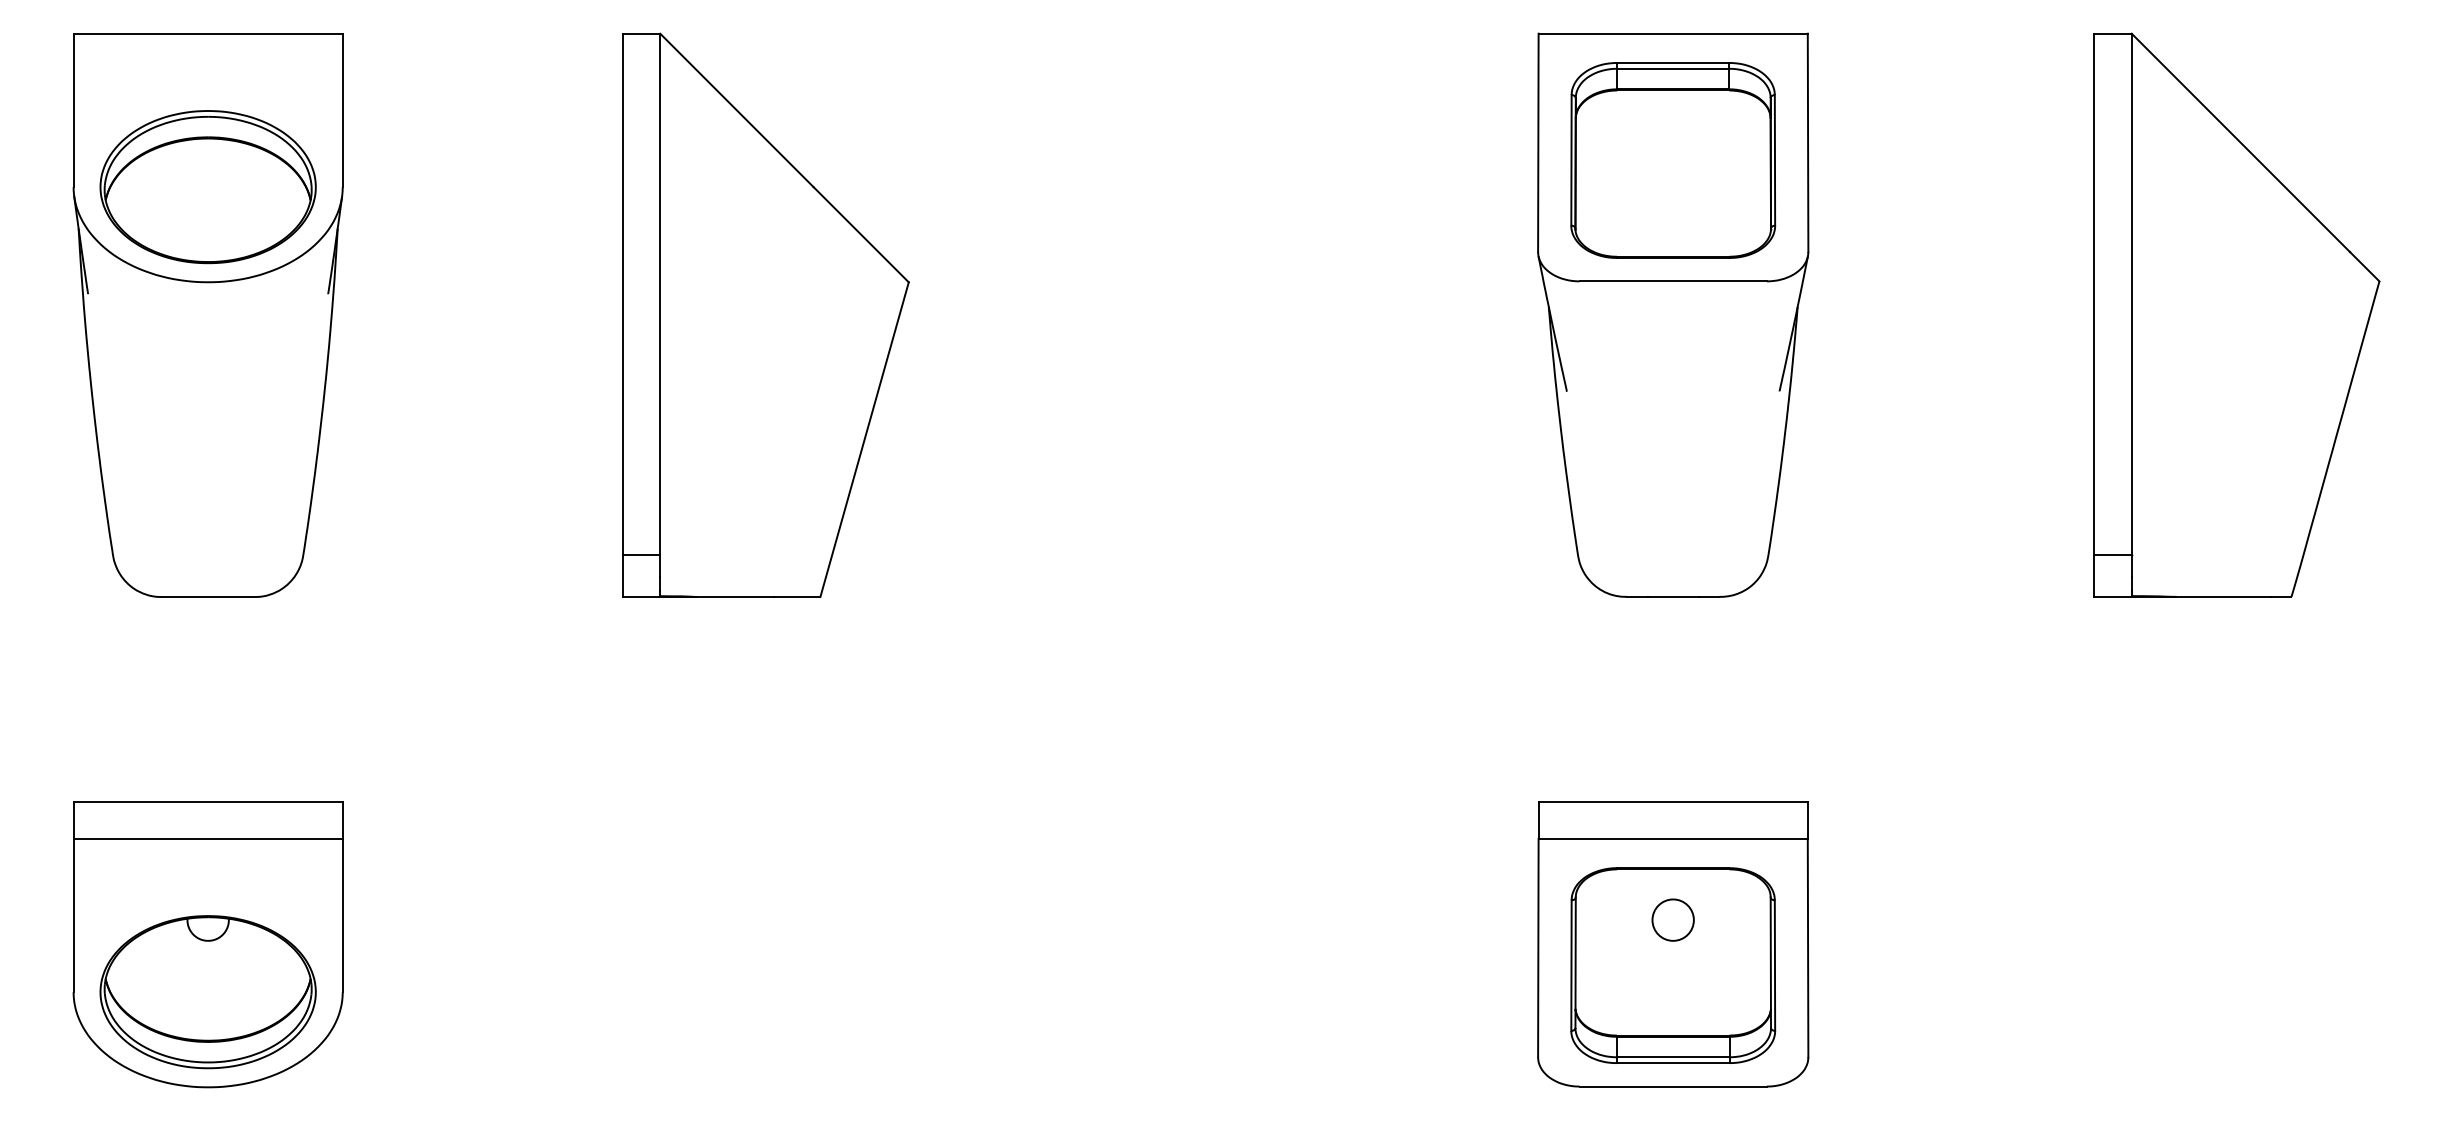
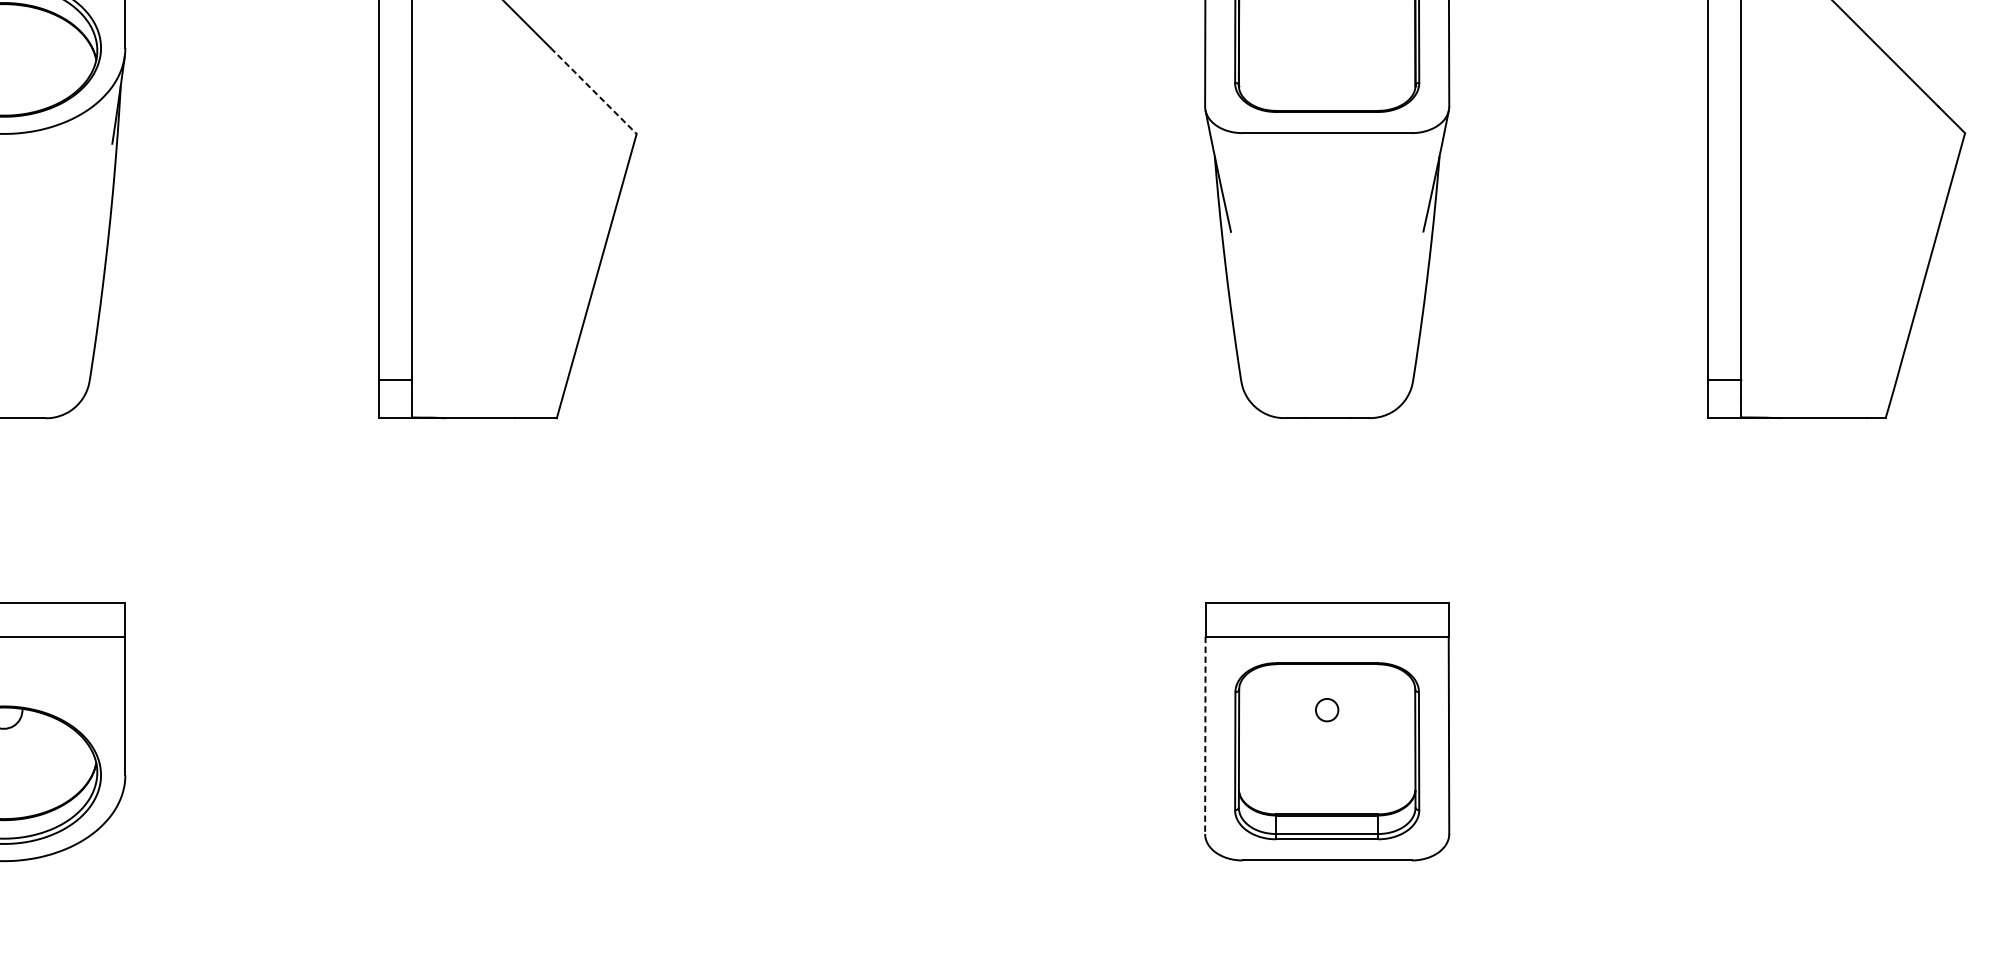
line: (861, 235) -> (593, 91), solid -> dashed
circle: (1672, 919) -> (1326, 709), size x0.6
line: (1538, 948) -> (1205, 735), solid -> dashed

